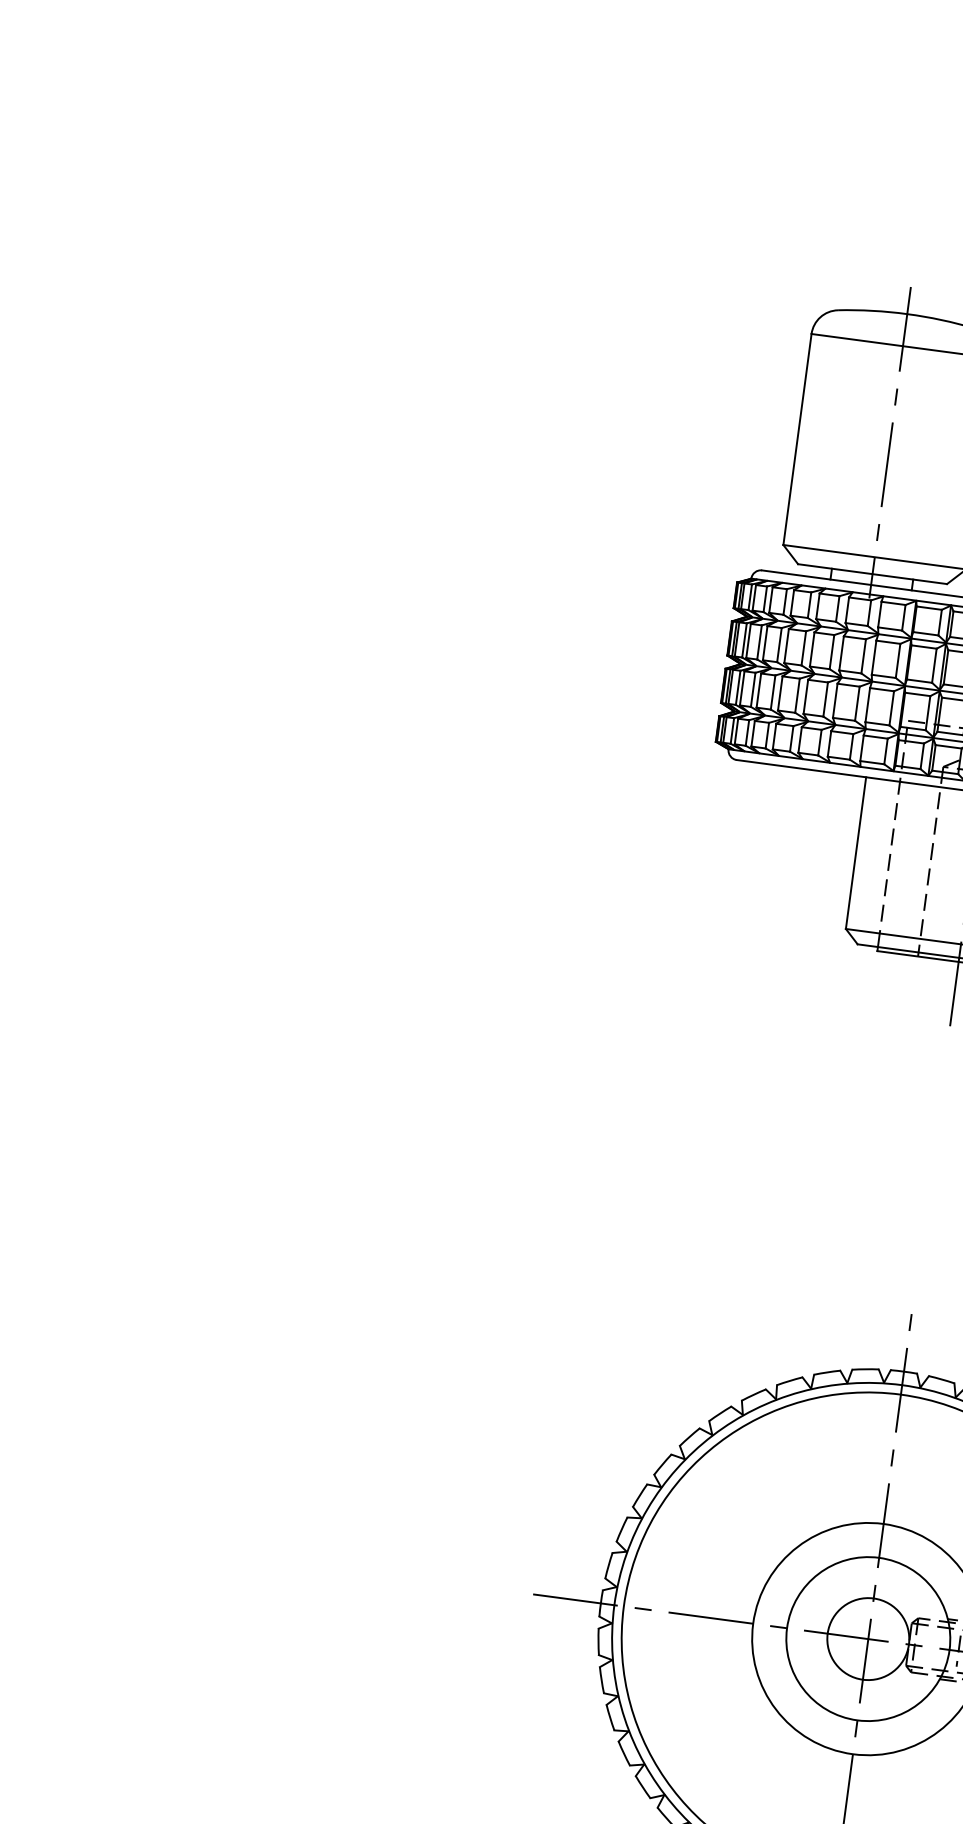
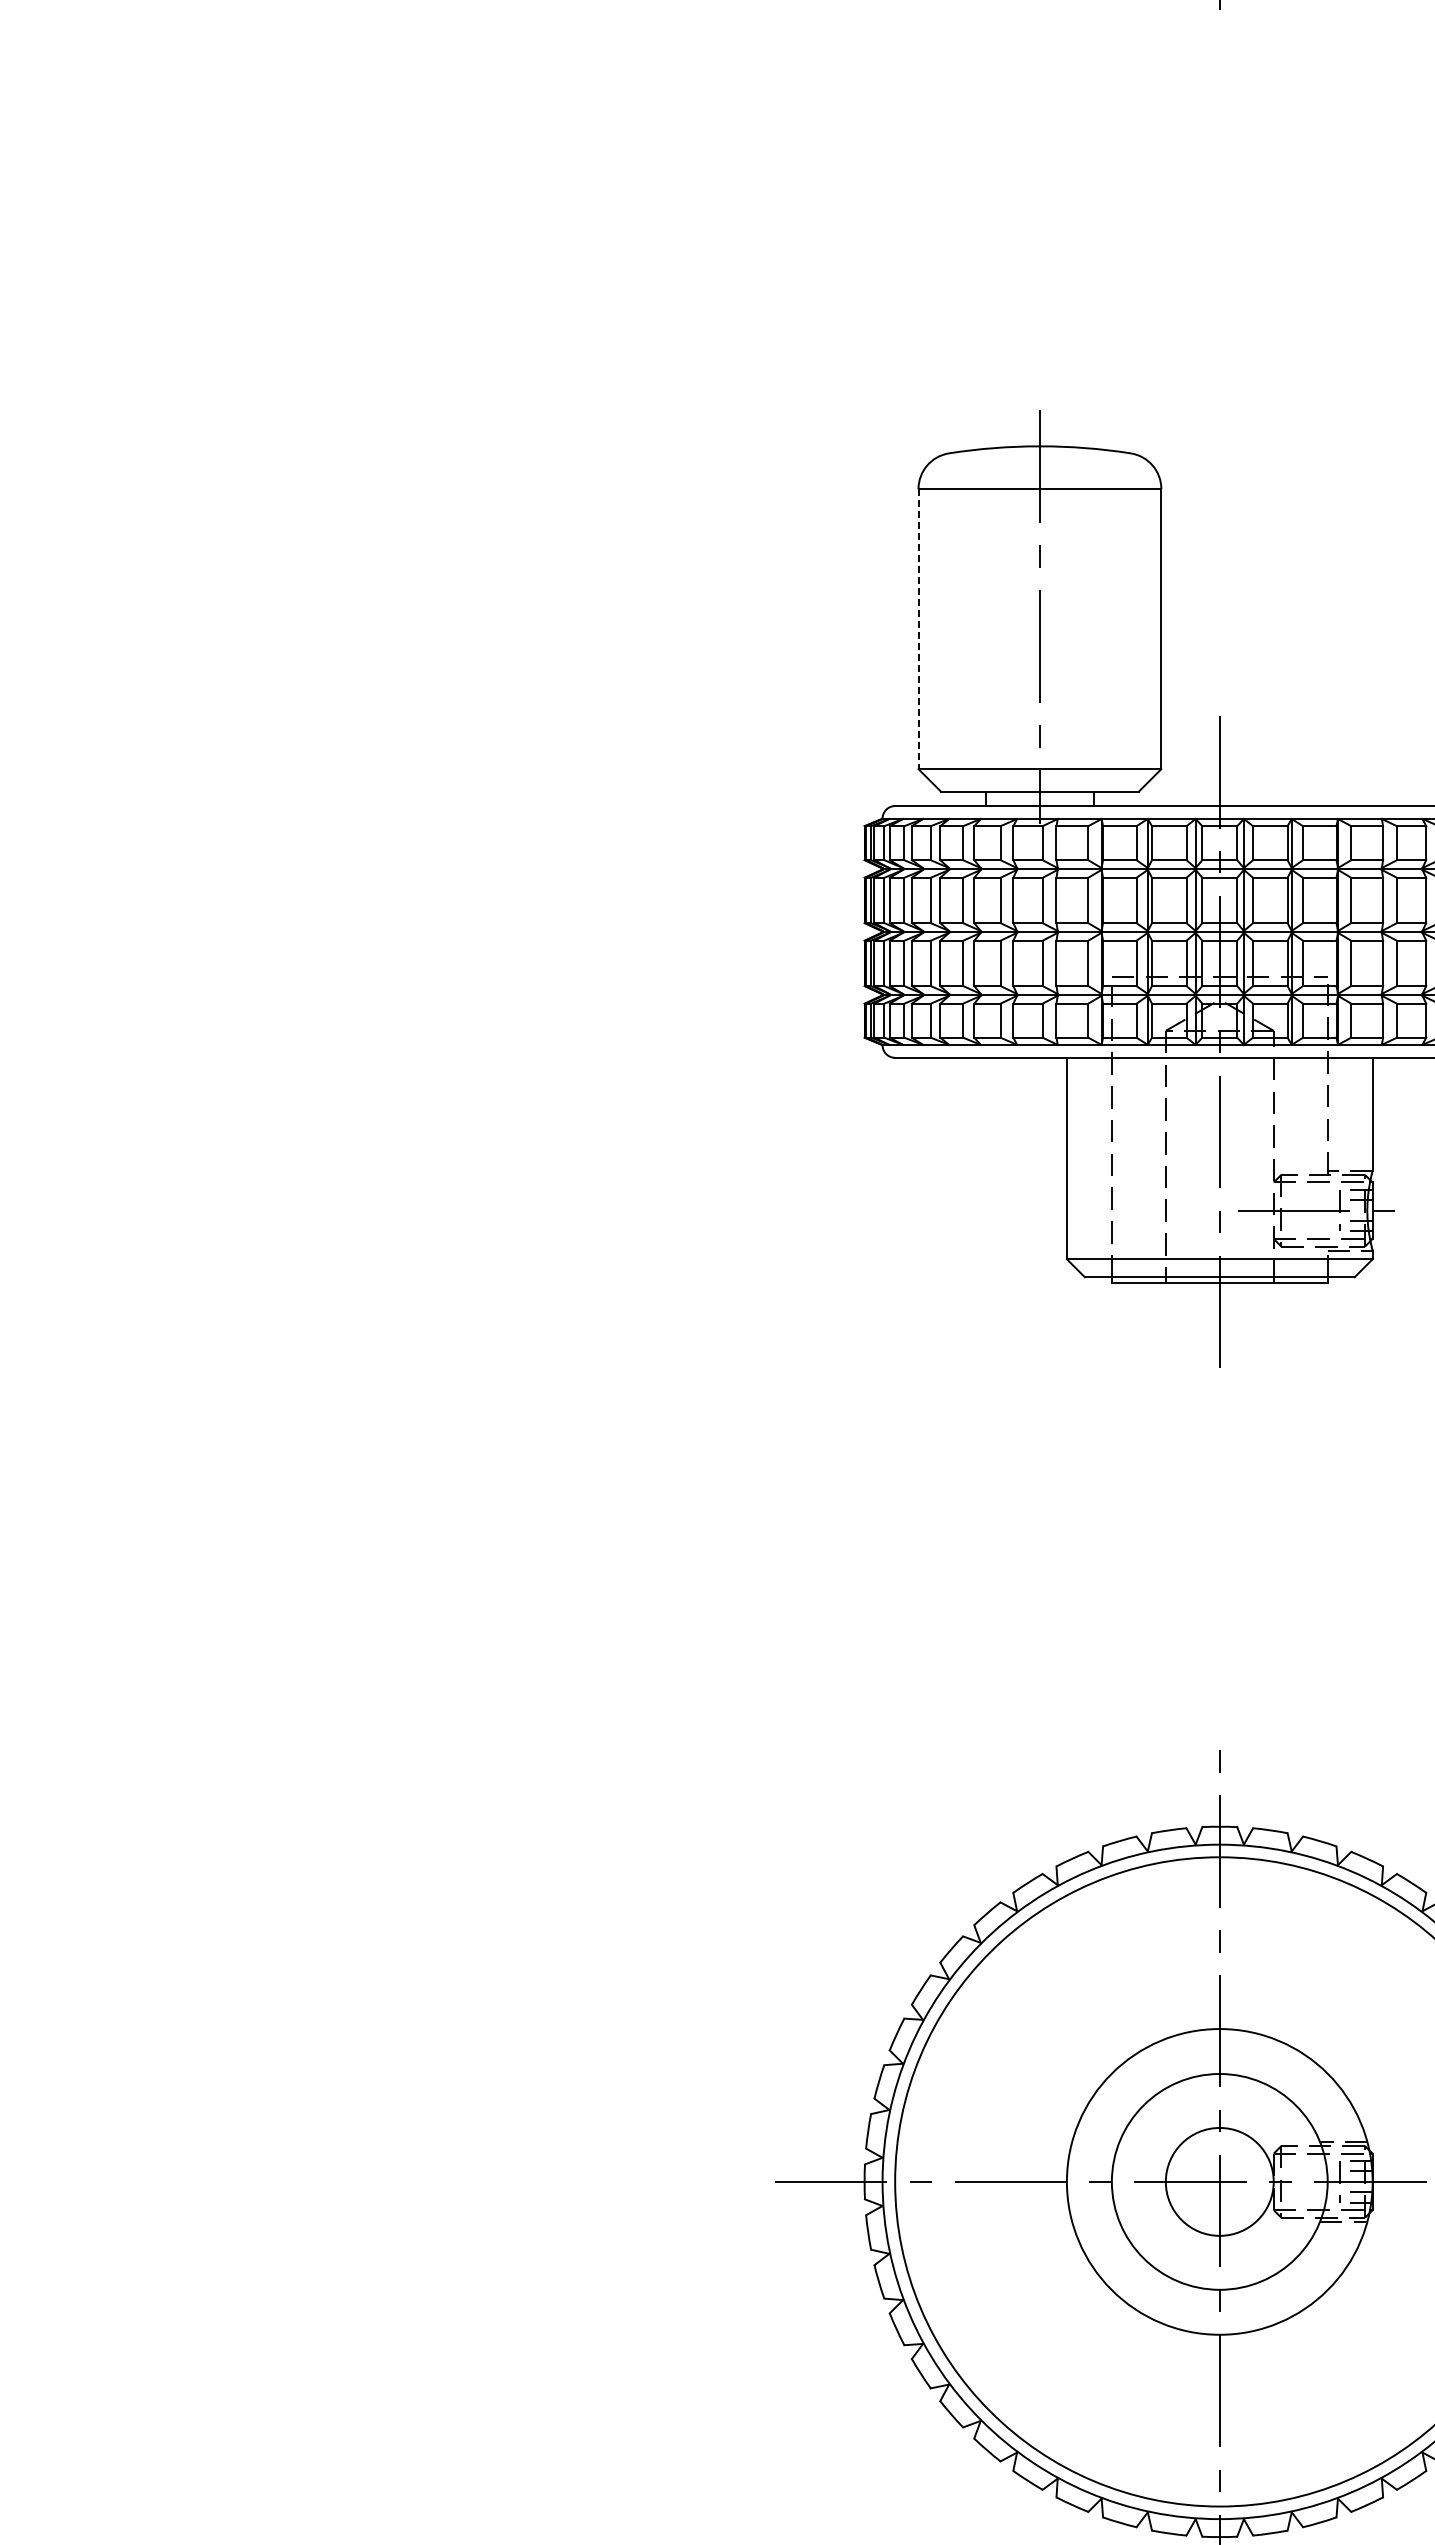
line: (797, 439) -> (918, 629), solid -> dashed

